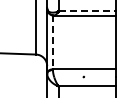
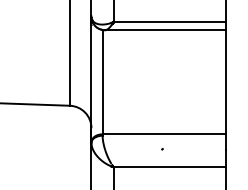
line: (87, 11) -> (169, 22), dashed -> solid
line: (52, 42) -> (101, 82), dashed -> solid

